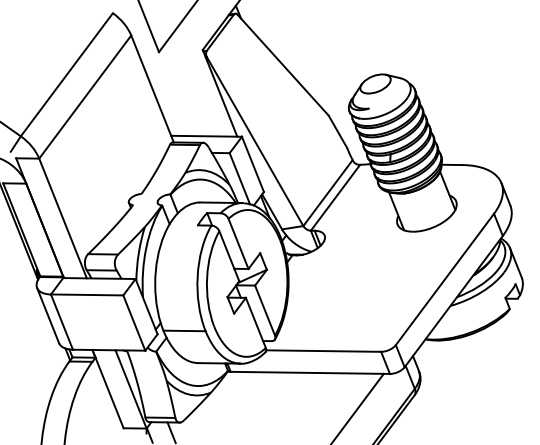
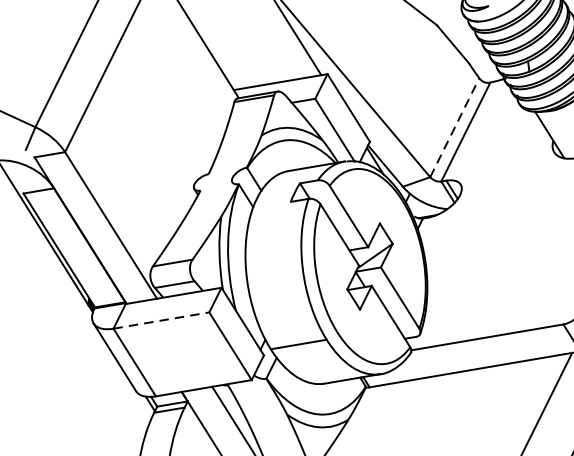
line: (328, 192) -> (455, 126), solid -> dashed
line: (87, 294) -> (161, 319), solid -> dashed

